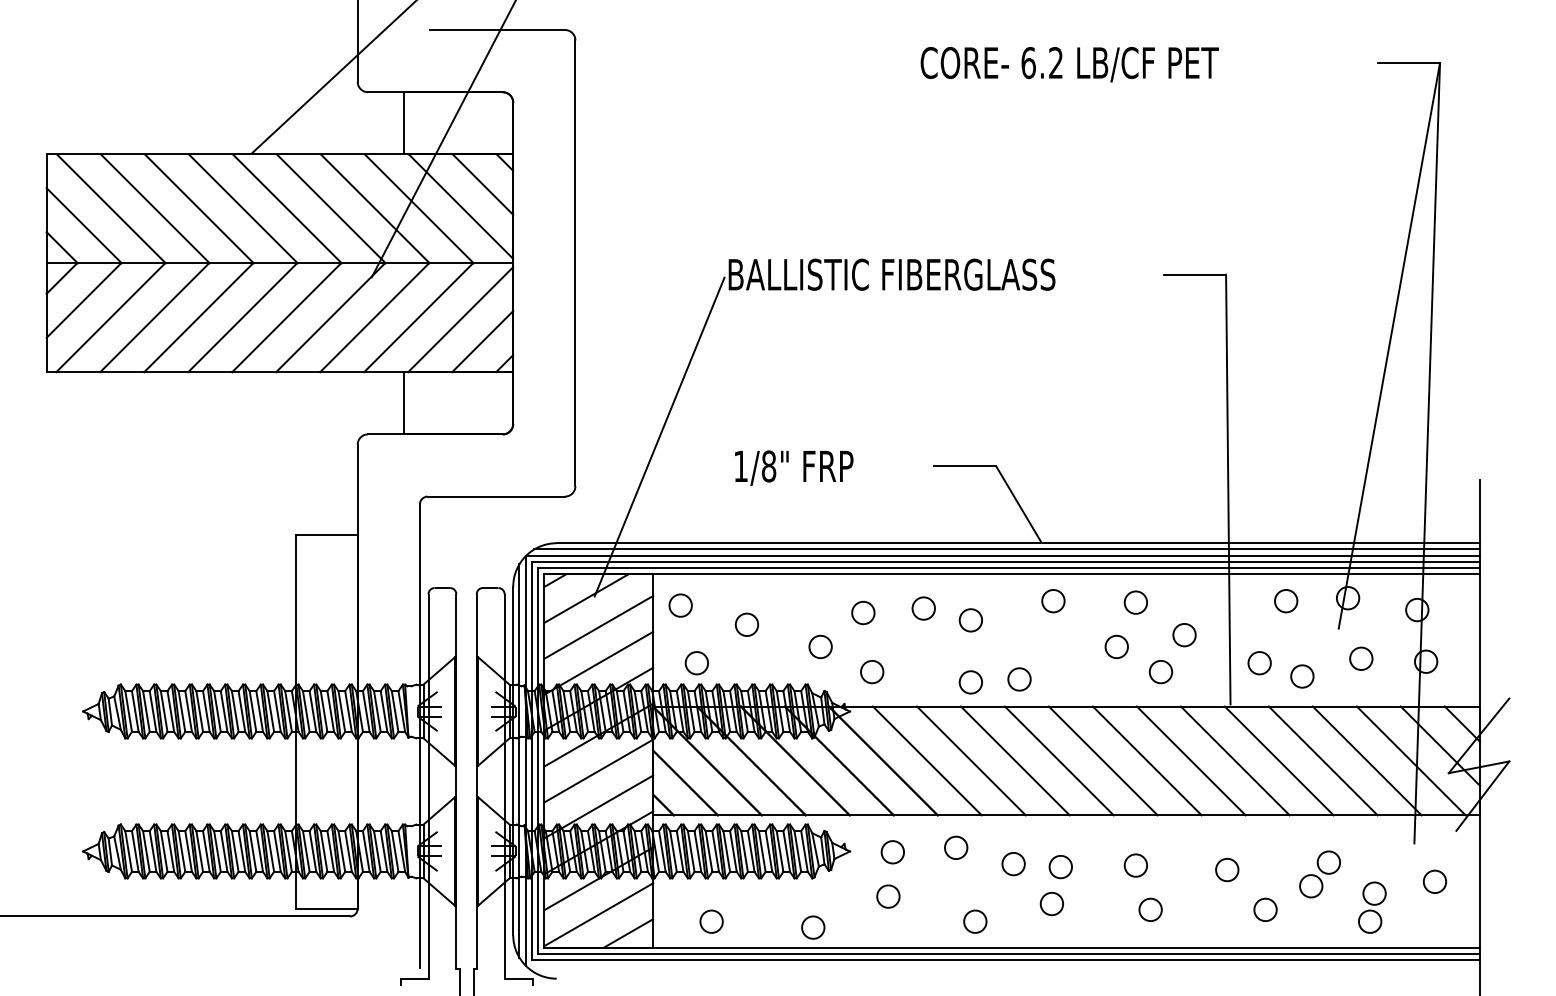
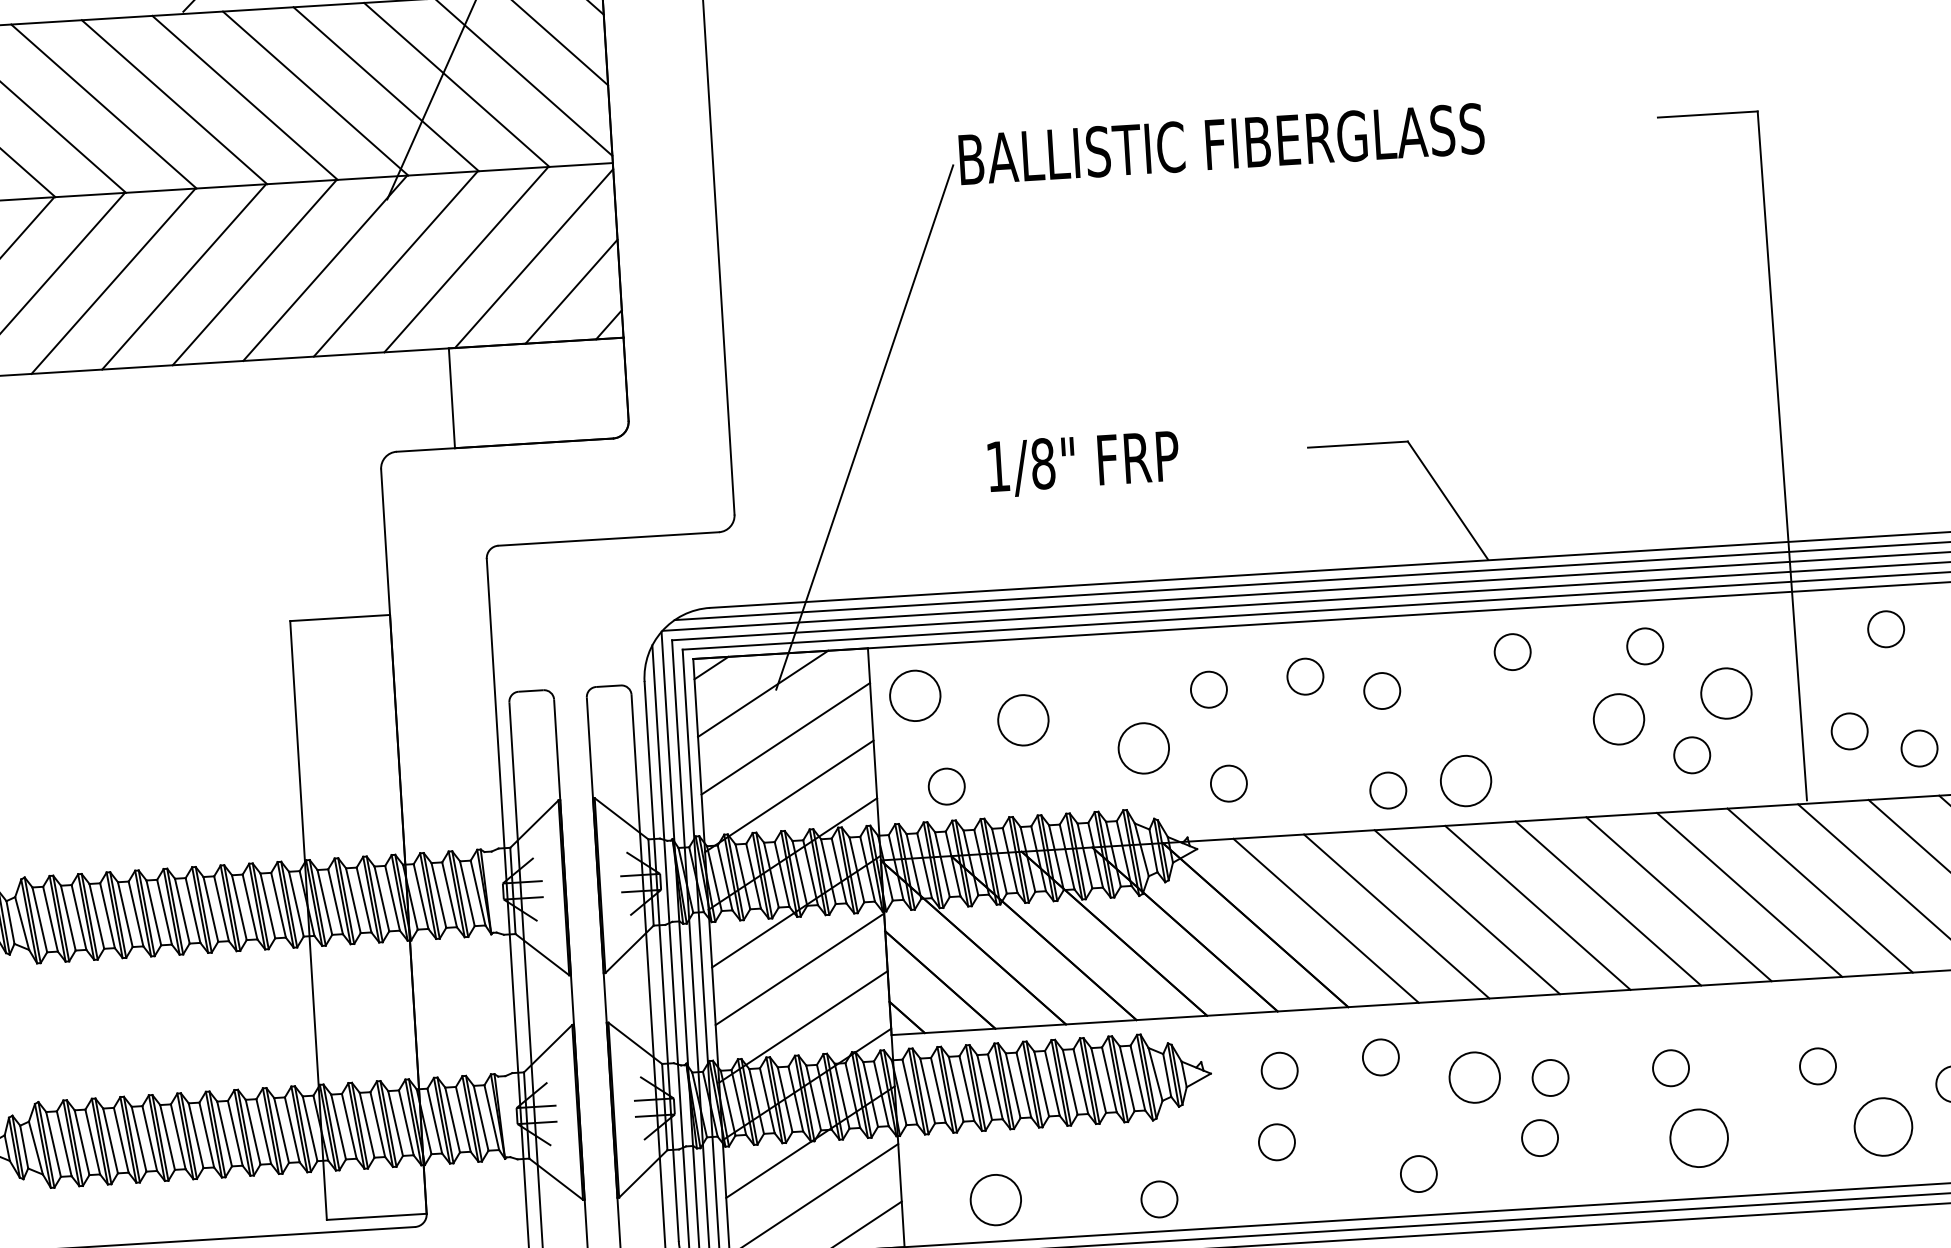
circle: (680, 605) -> (914, 695), size x1.4
circle: (746, 624) -> (1022, 719), size x1.4
circle: (1184, 635) -> (1726, 694), size x1.4
circle: (820, 646) -> (1143, 747), size x1.4
circle: (1116, 646) -> (1618, 718), size x1.4
circle: (1019, 679) -> (1465, 781), size x1.4
circle: (1013, 864) -> (1474, 1078), size x1.4
circle: (1150, 909) -> (1698, 1137), size x1.6
circle: (1265, 909) -> (1883, 1125), size x1.6
circle: (711, 921) -> (995, 1199), size x1.4

